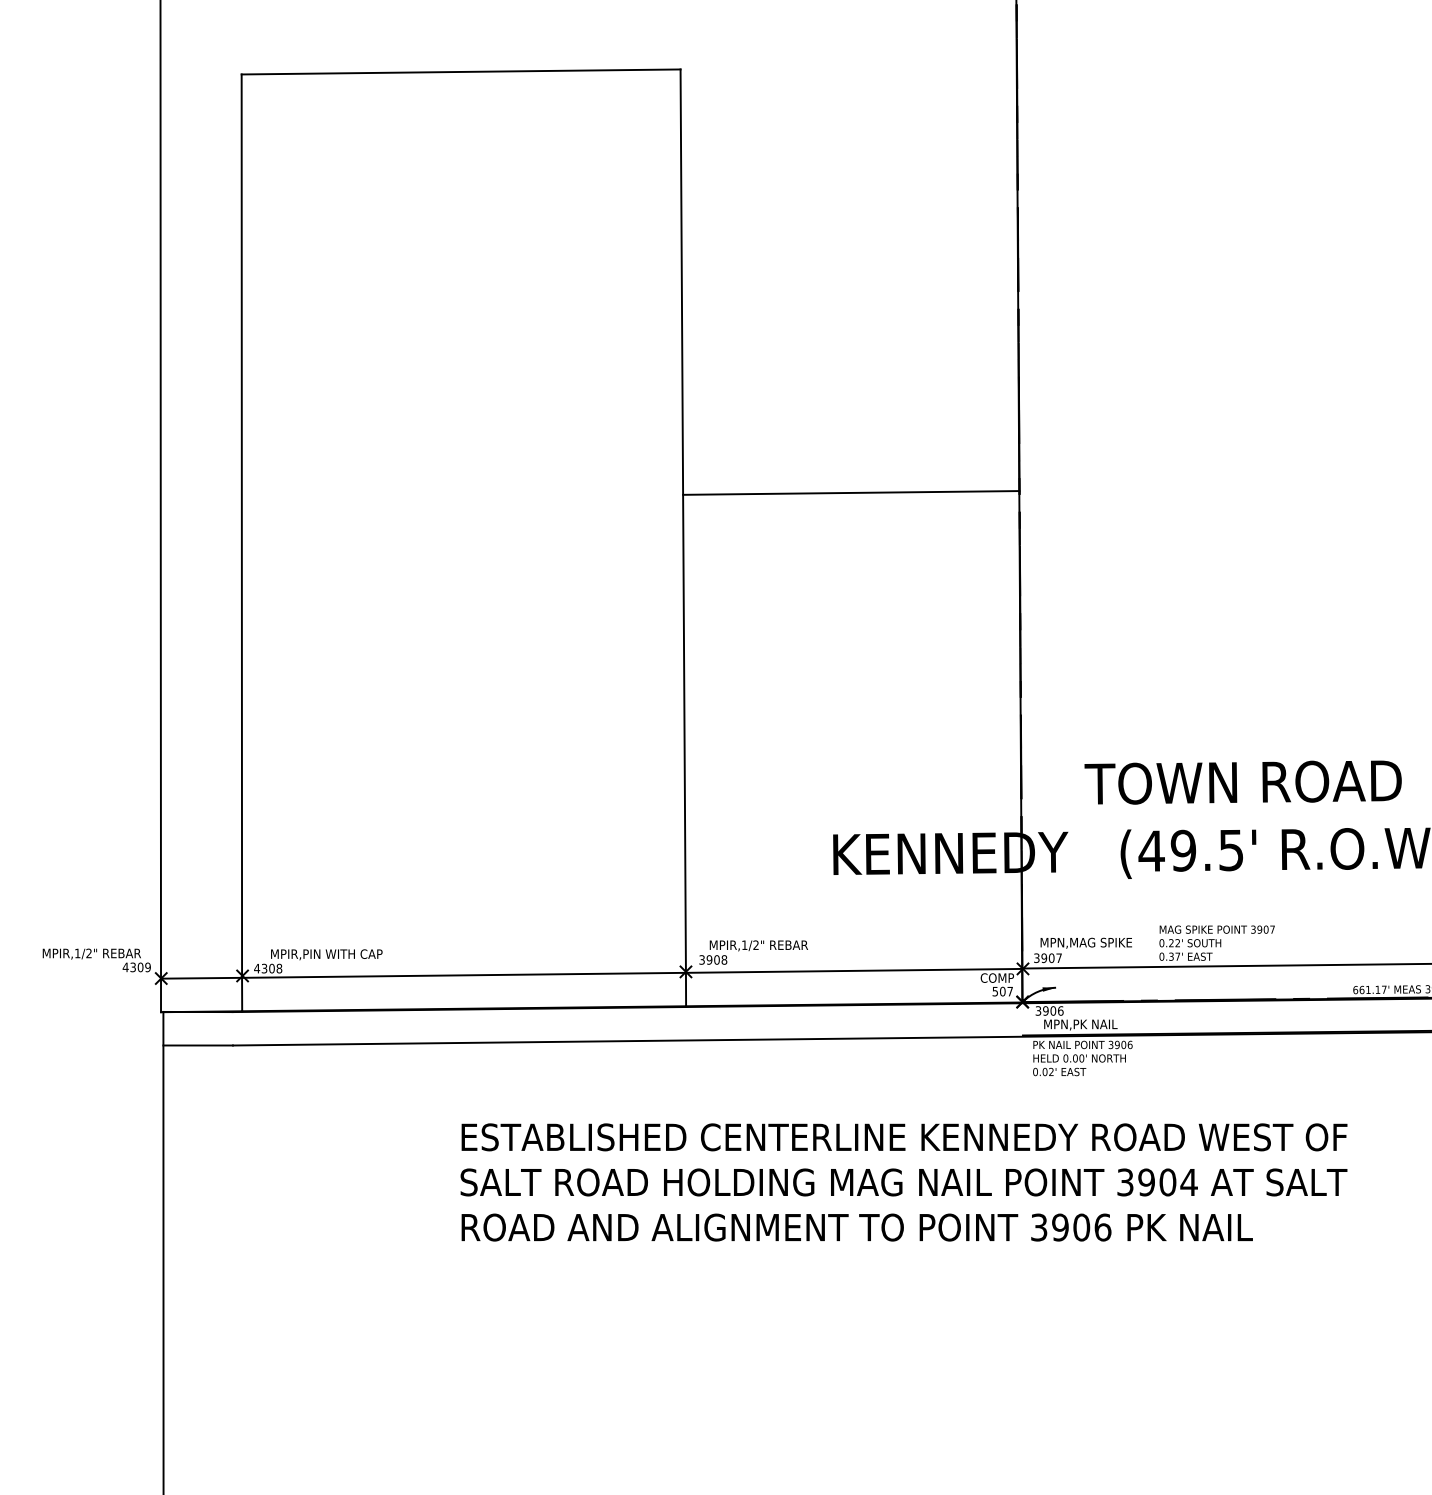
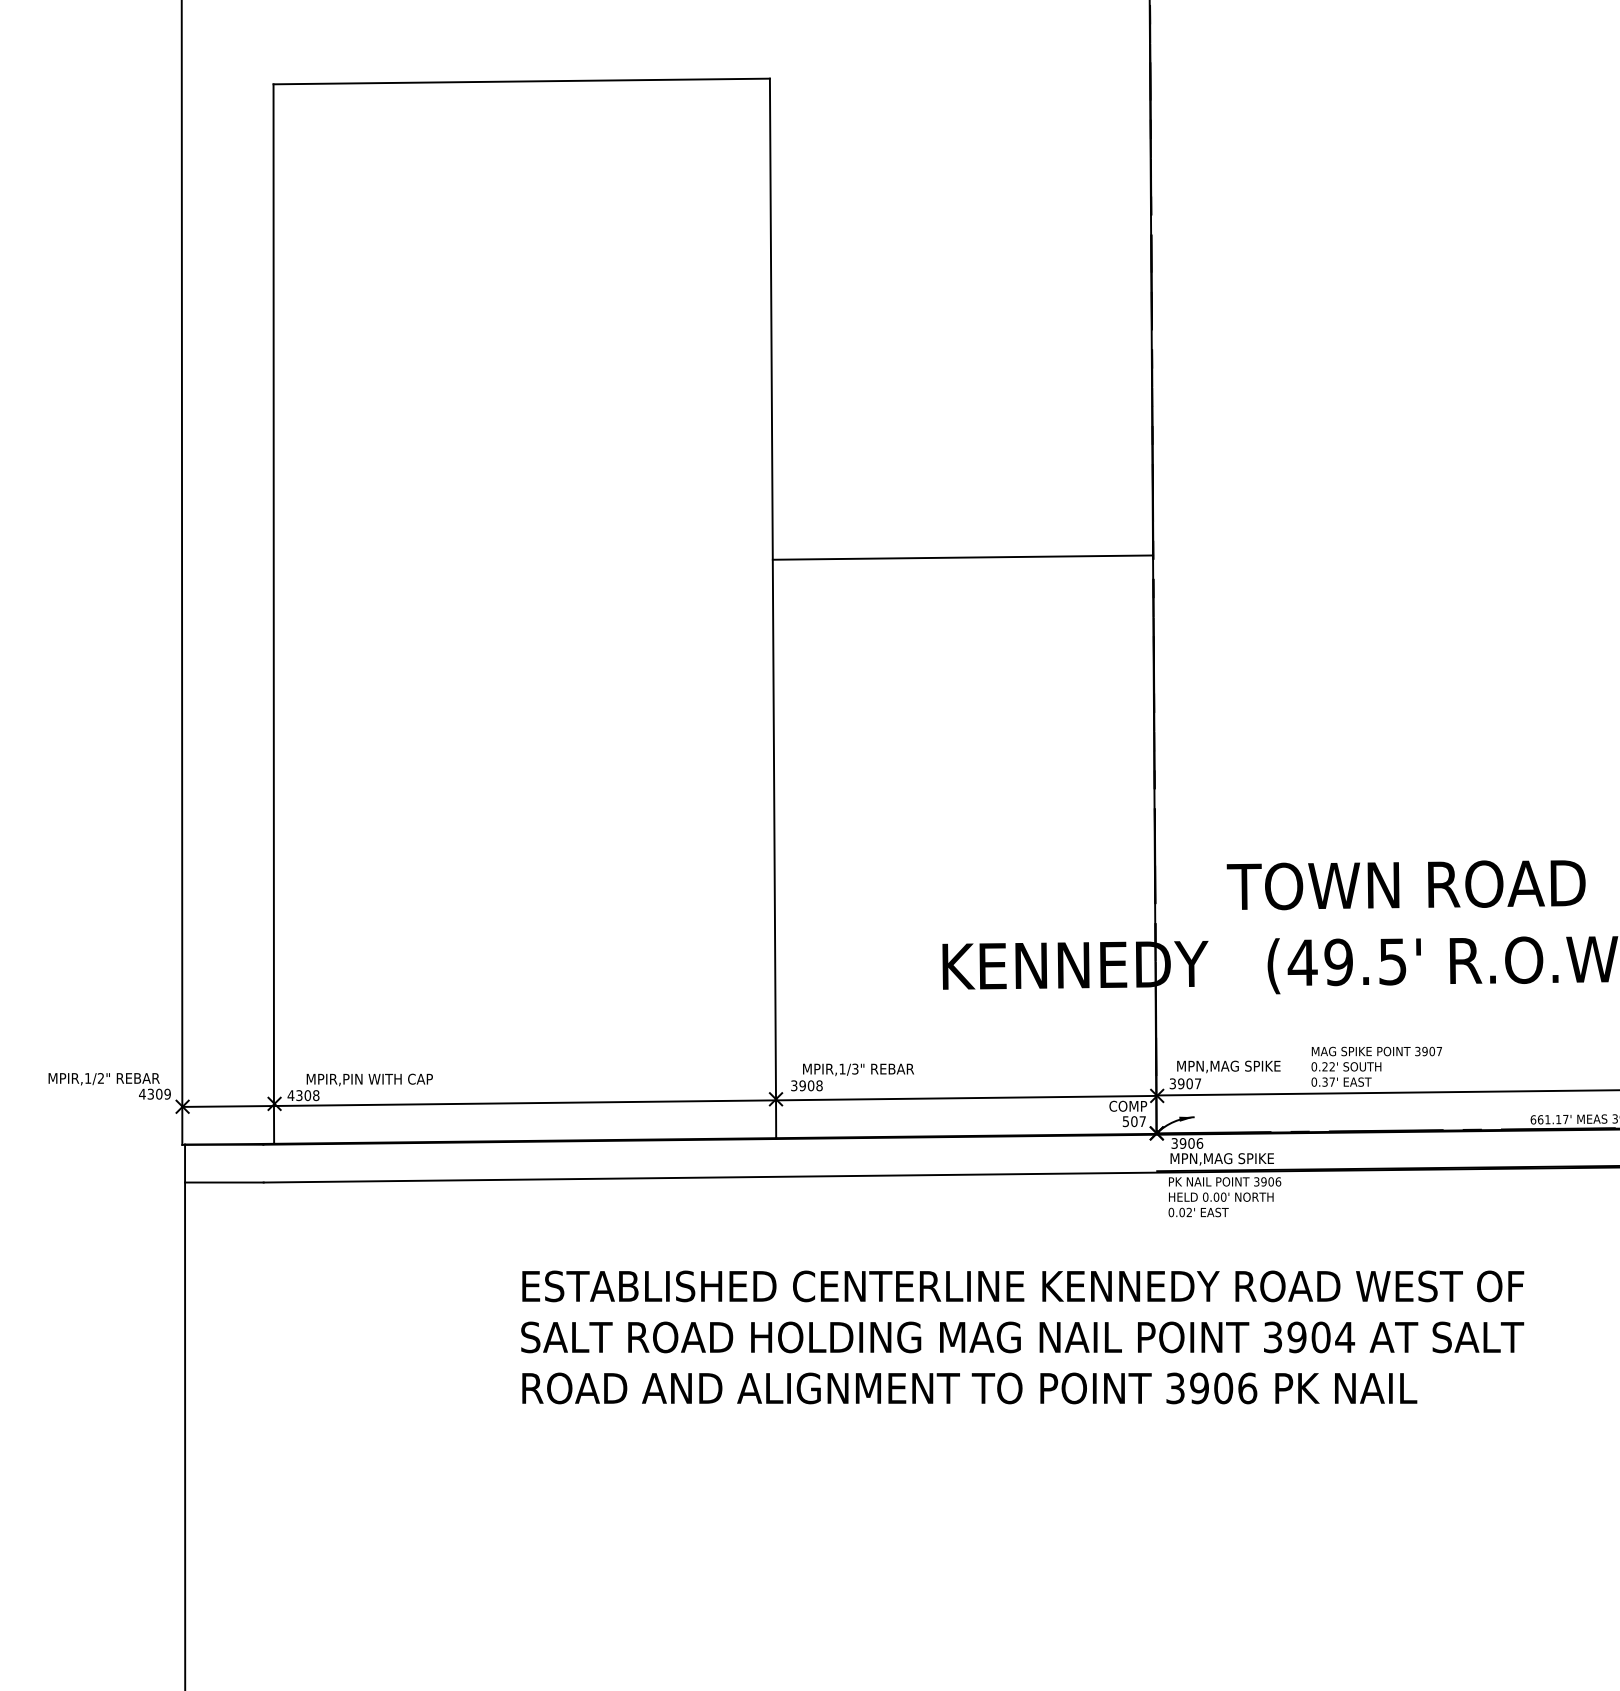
text: (756, 945) -> (855, 1069), MPIR,1/2" -> MPIR,1/3"
text: (1079, 1025) -> (1221, 1159), MPN,PK NAIL -> MPN,MAG SPIKE

